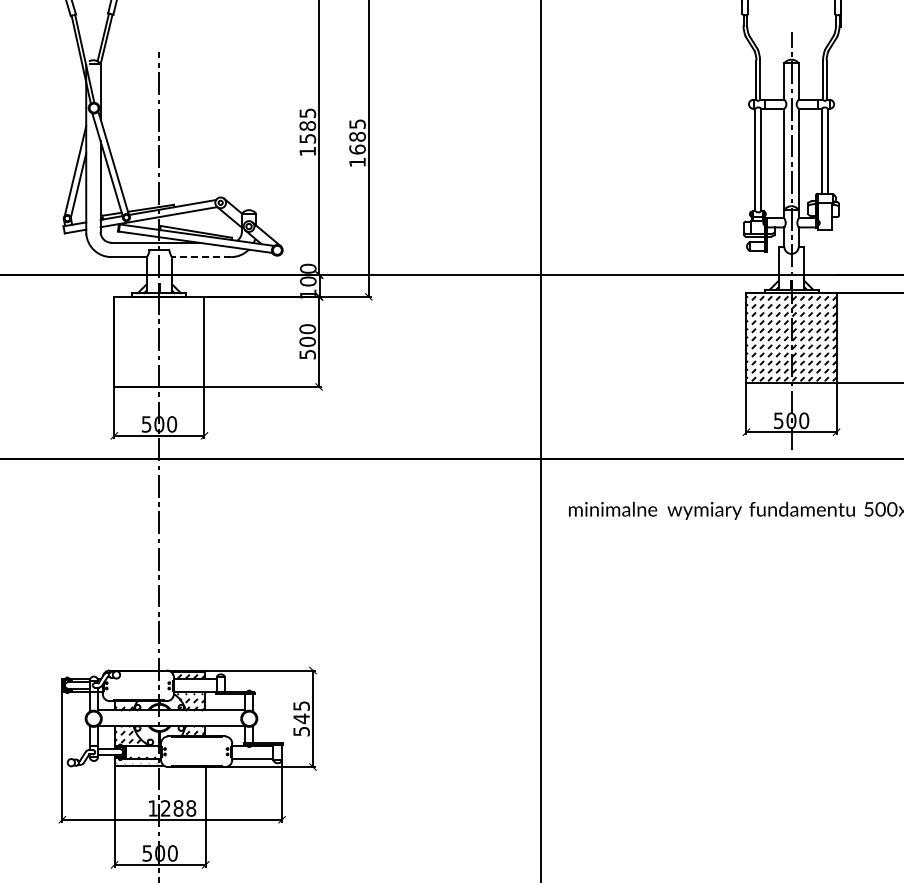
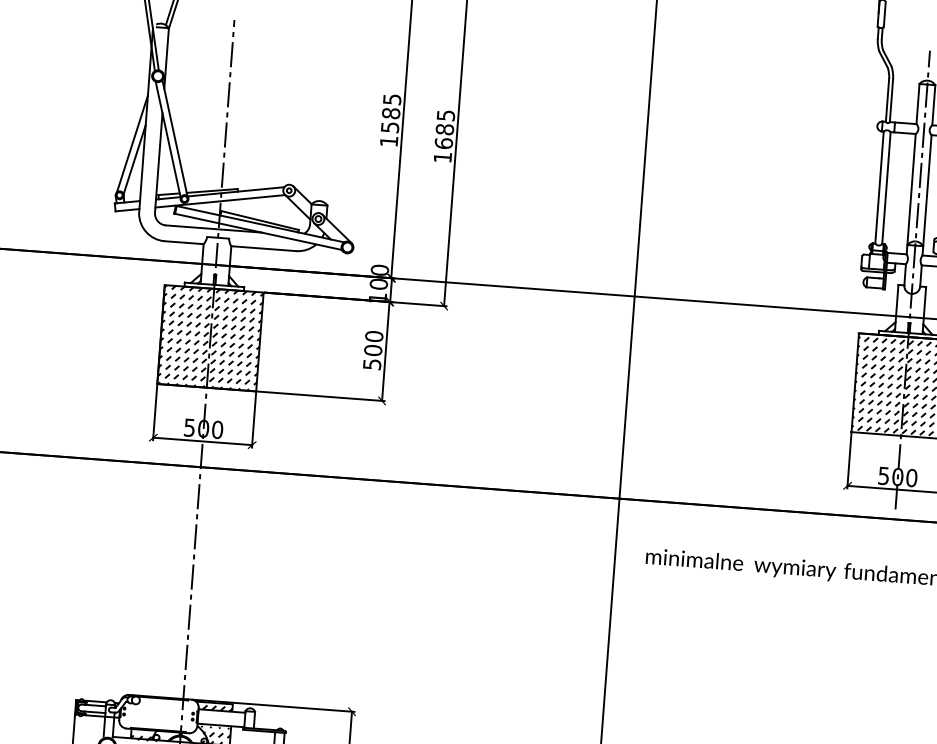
line: (201, 257) -> (263, 249), dashed -> solid
hatch: (159, 341) -> (210, 337), added

